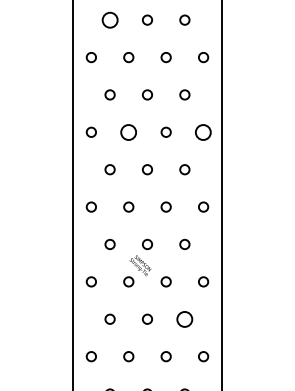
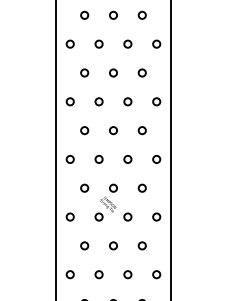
circle: (109, 19) -> (84, 14), size x0.62
circle: (128, 131) -> (98, 101), size x0.62
circle: (203, 131) -> (156, 101), size x0.62
circle: (184, 318) -> (142, 245), size x0.62

